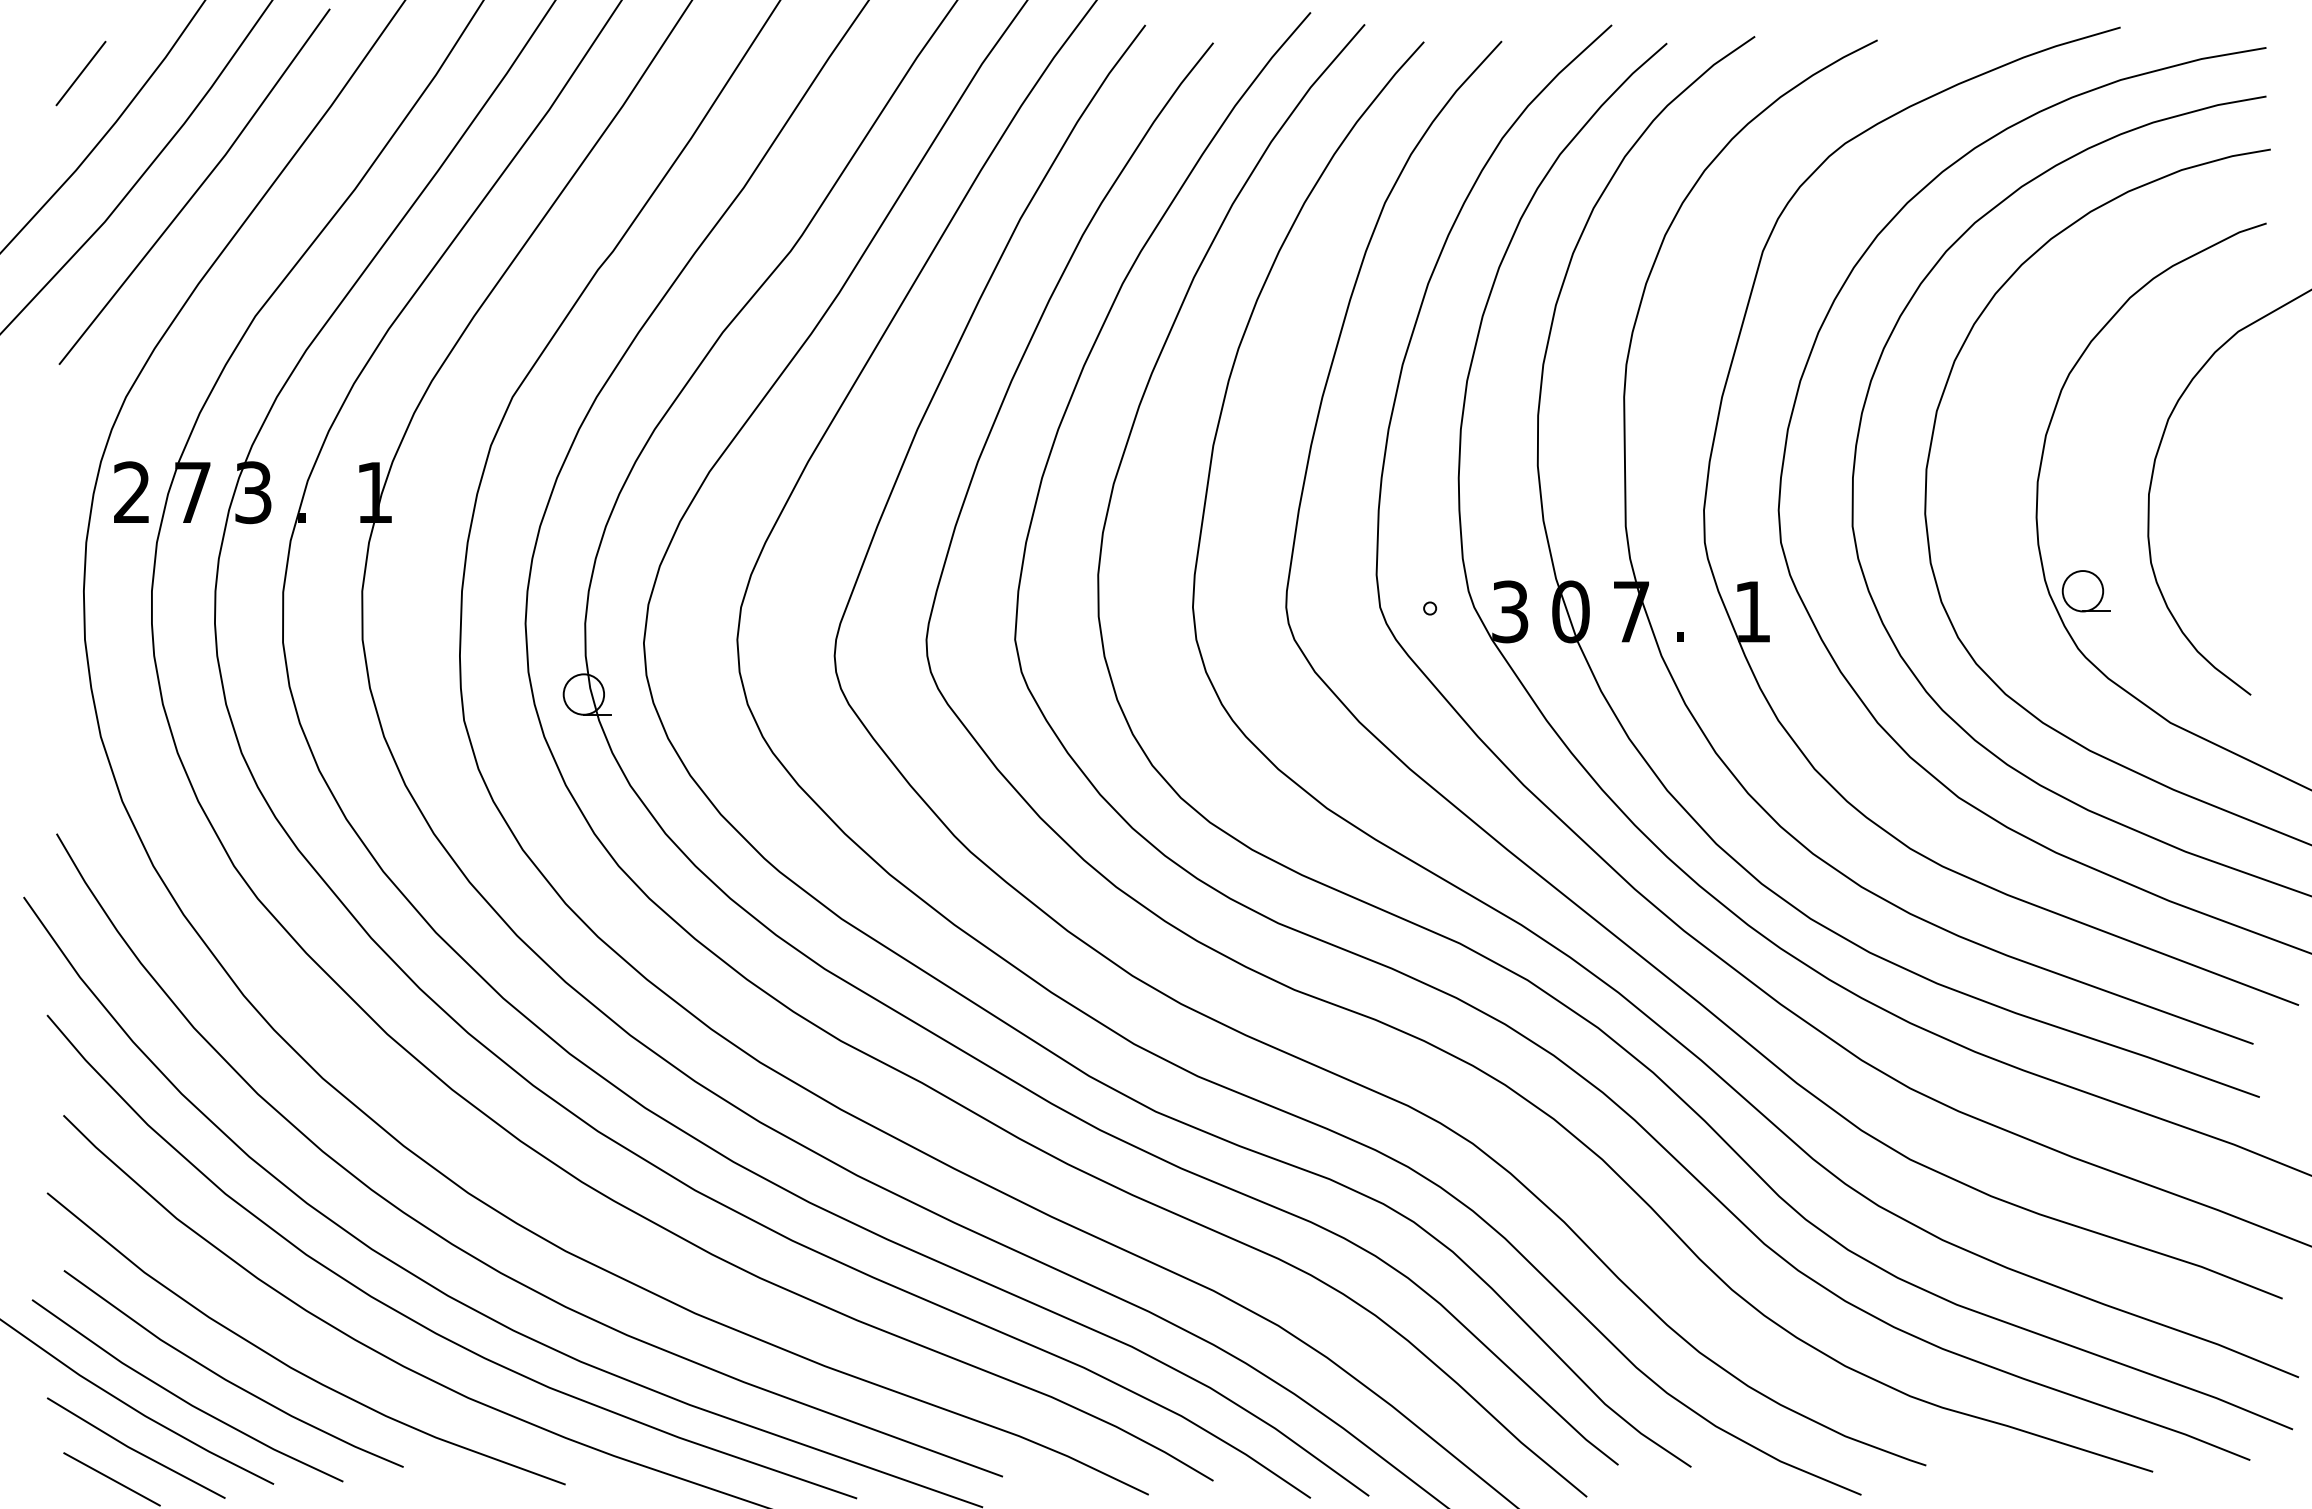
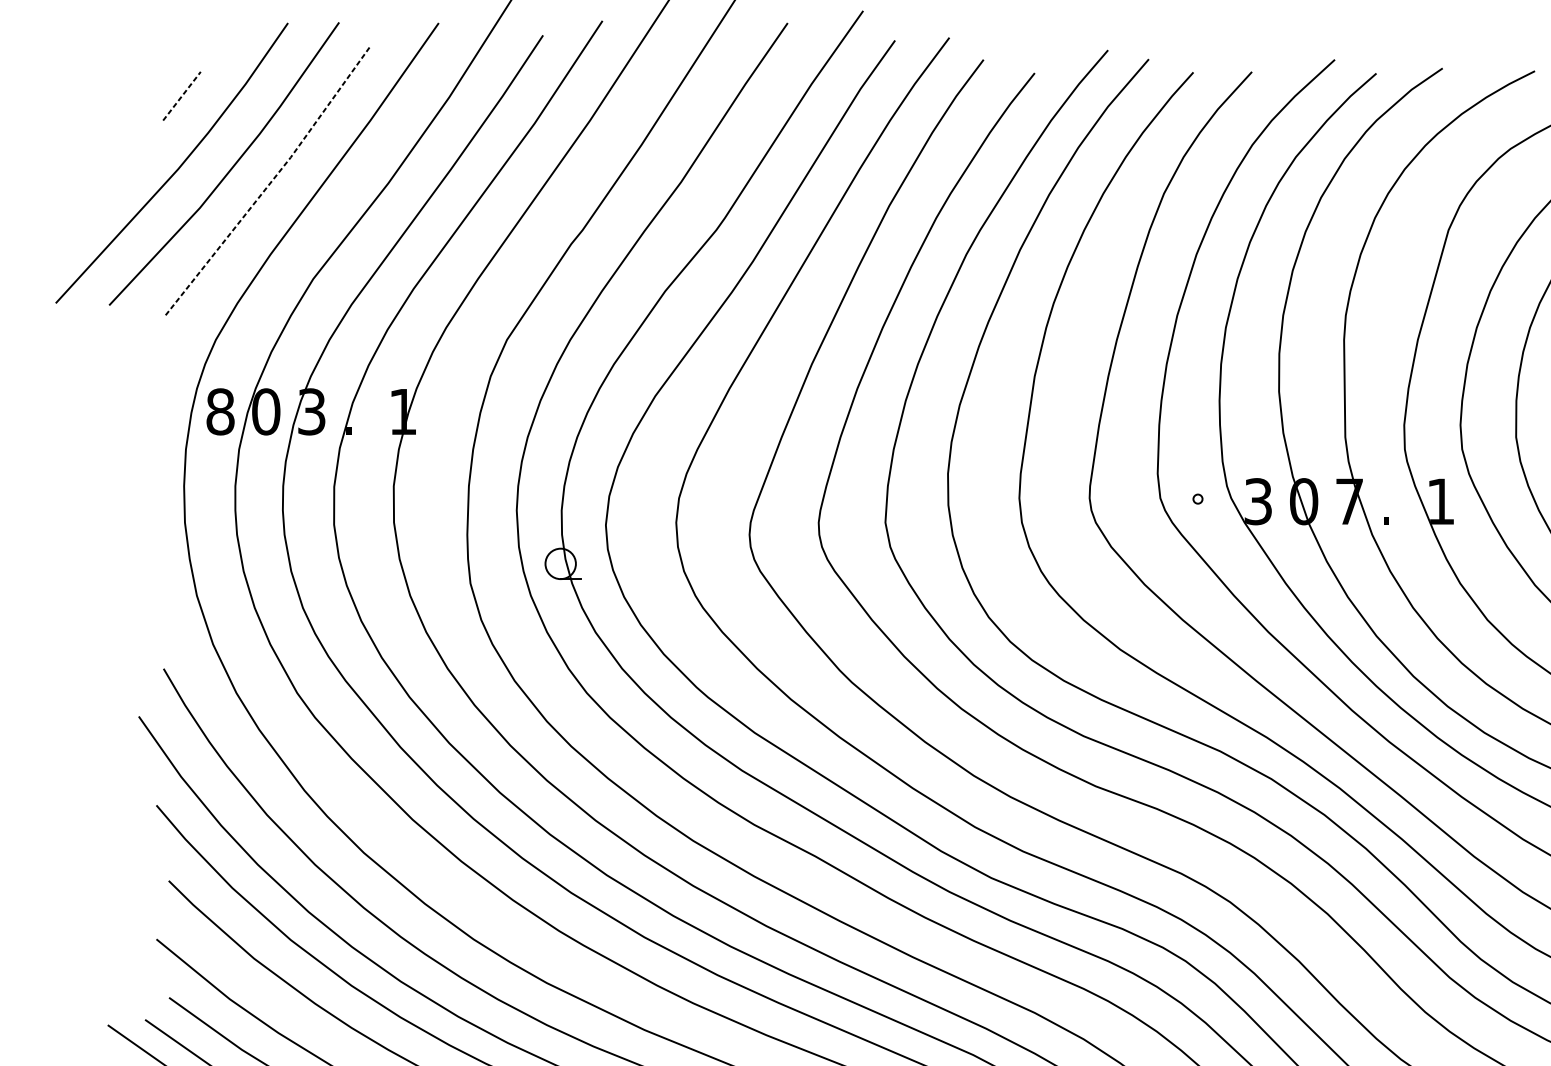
line: (81, 73) -> (182, 96), solid -> dashed
line: (198, 189) -> (270, 183), solid -> dashed
text: (131, 492) -> (219, 411), 2 -> 8
text: (192, 492) -> (265, 411), 7 -> 0

